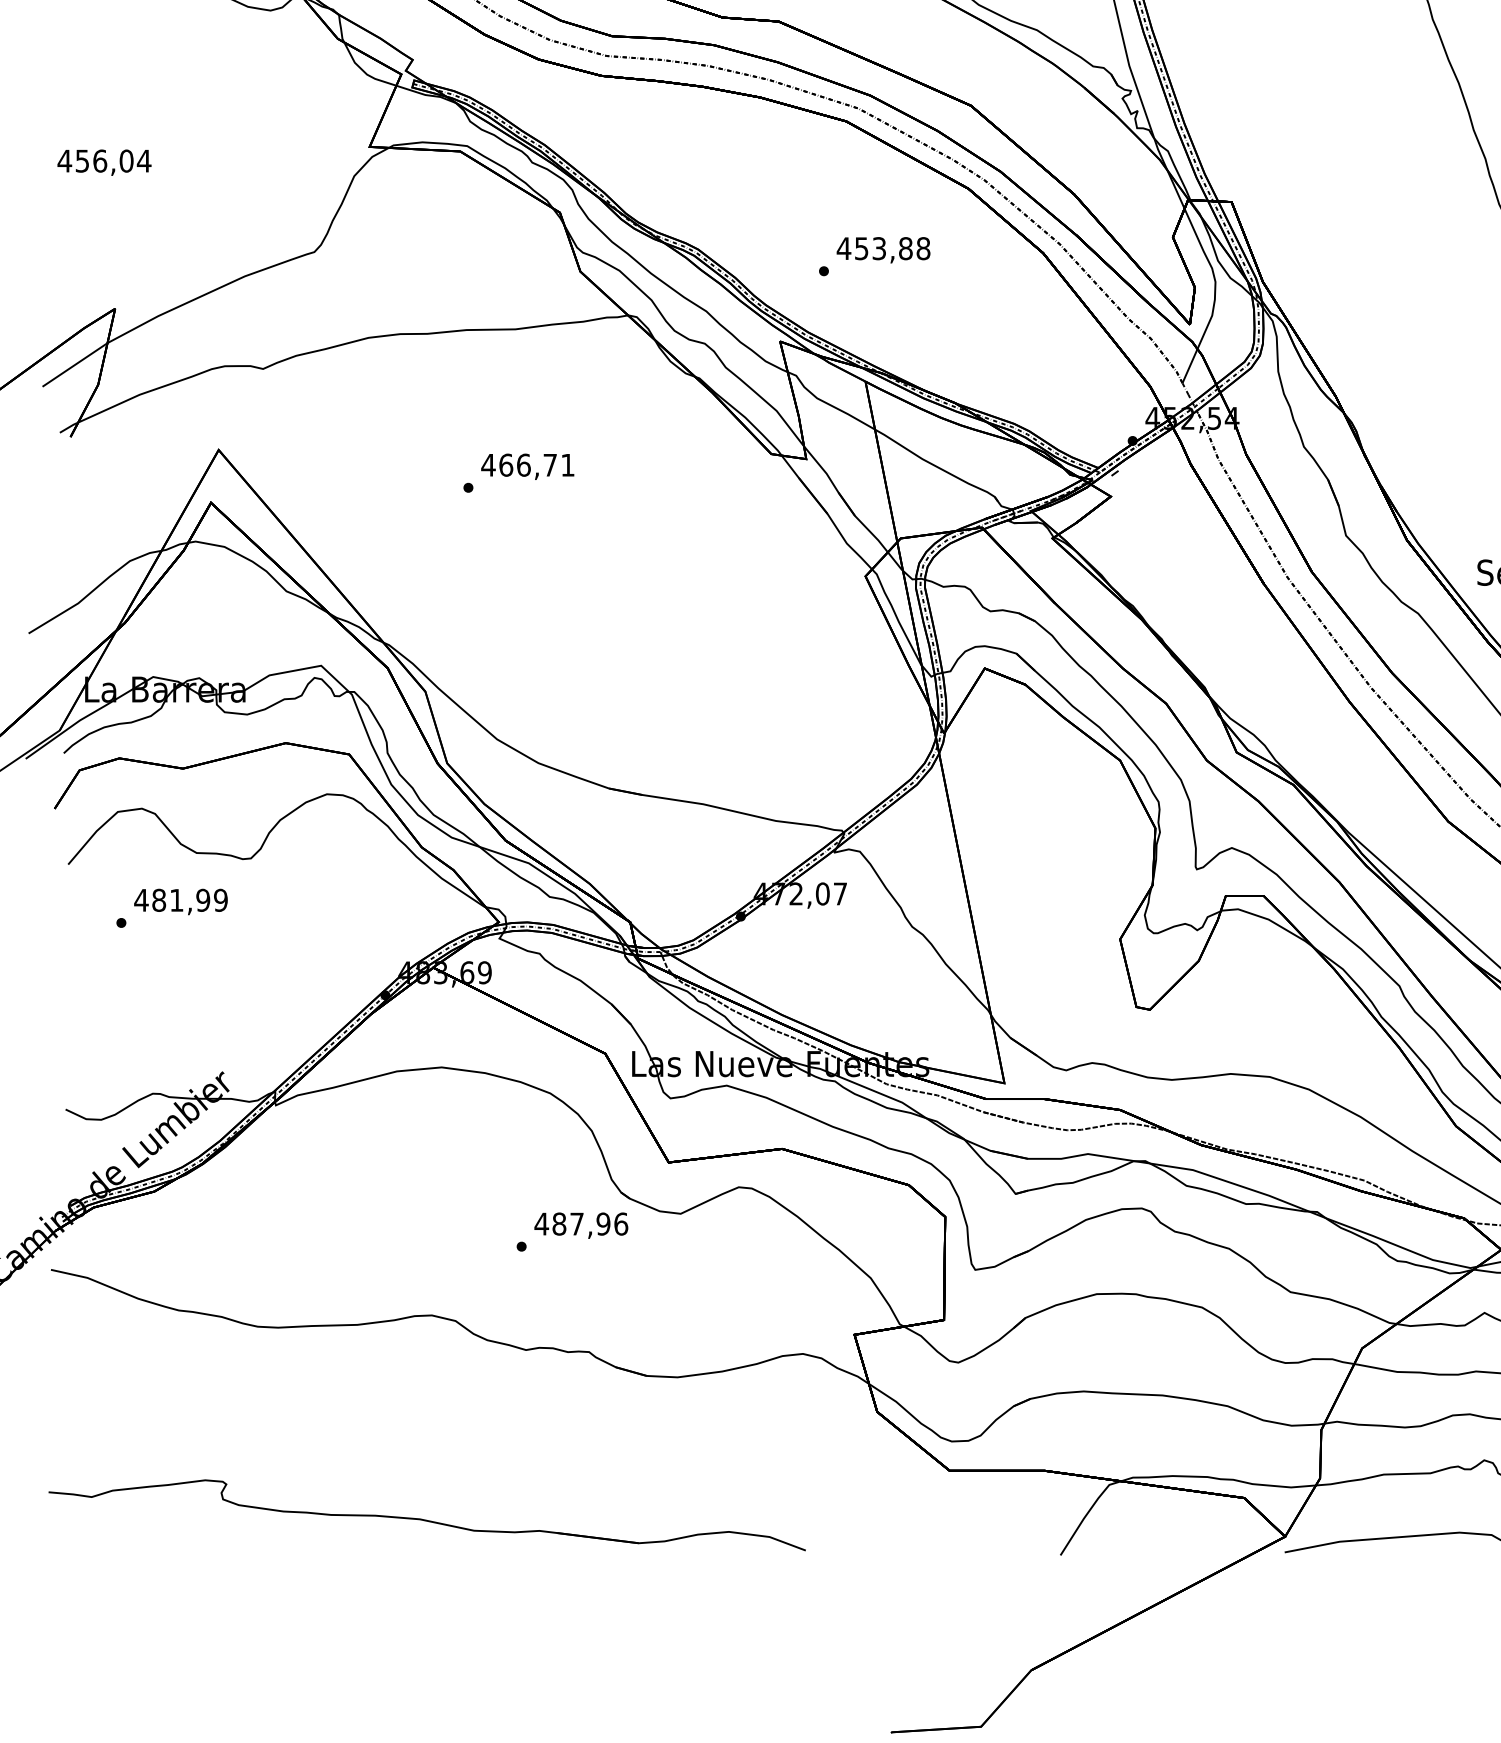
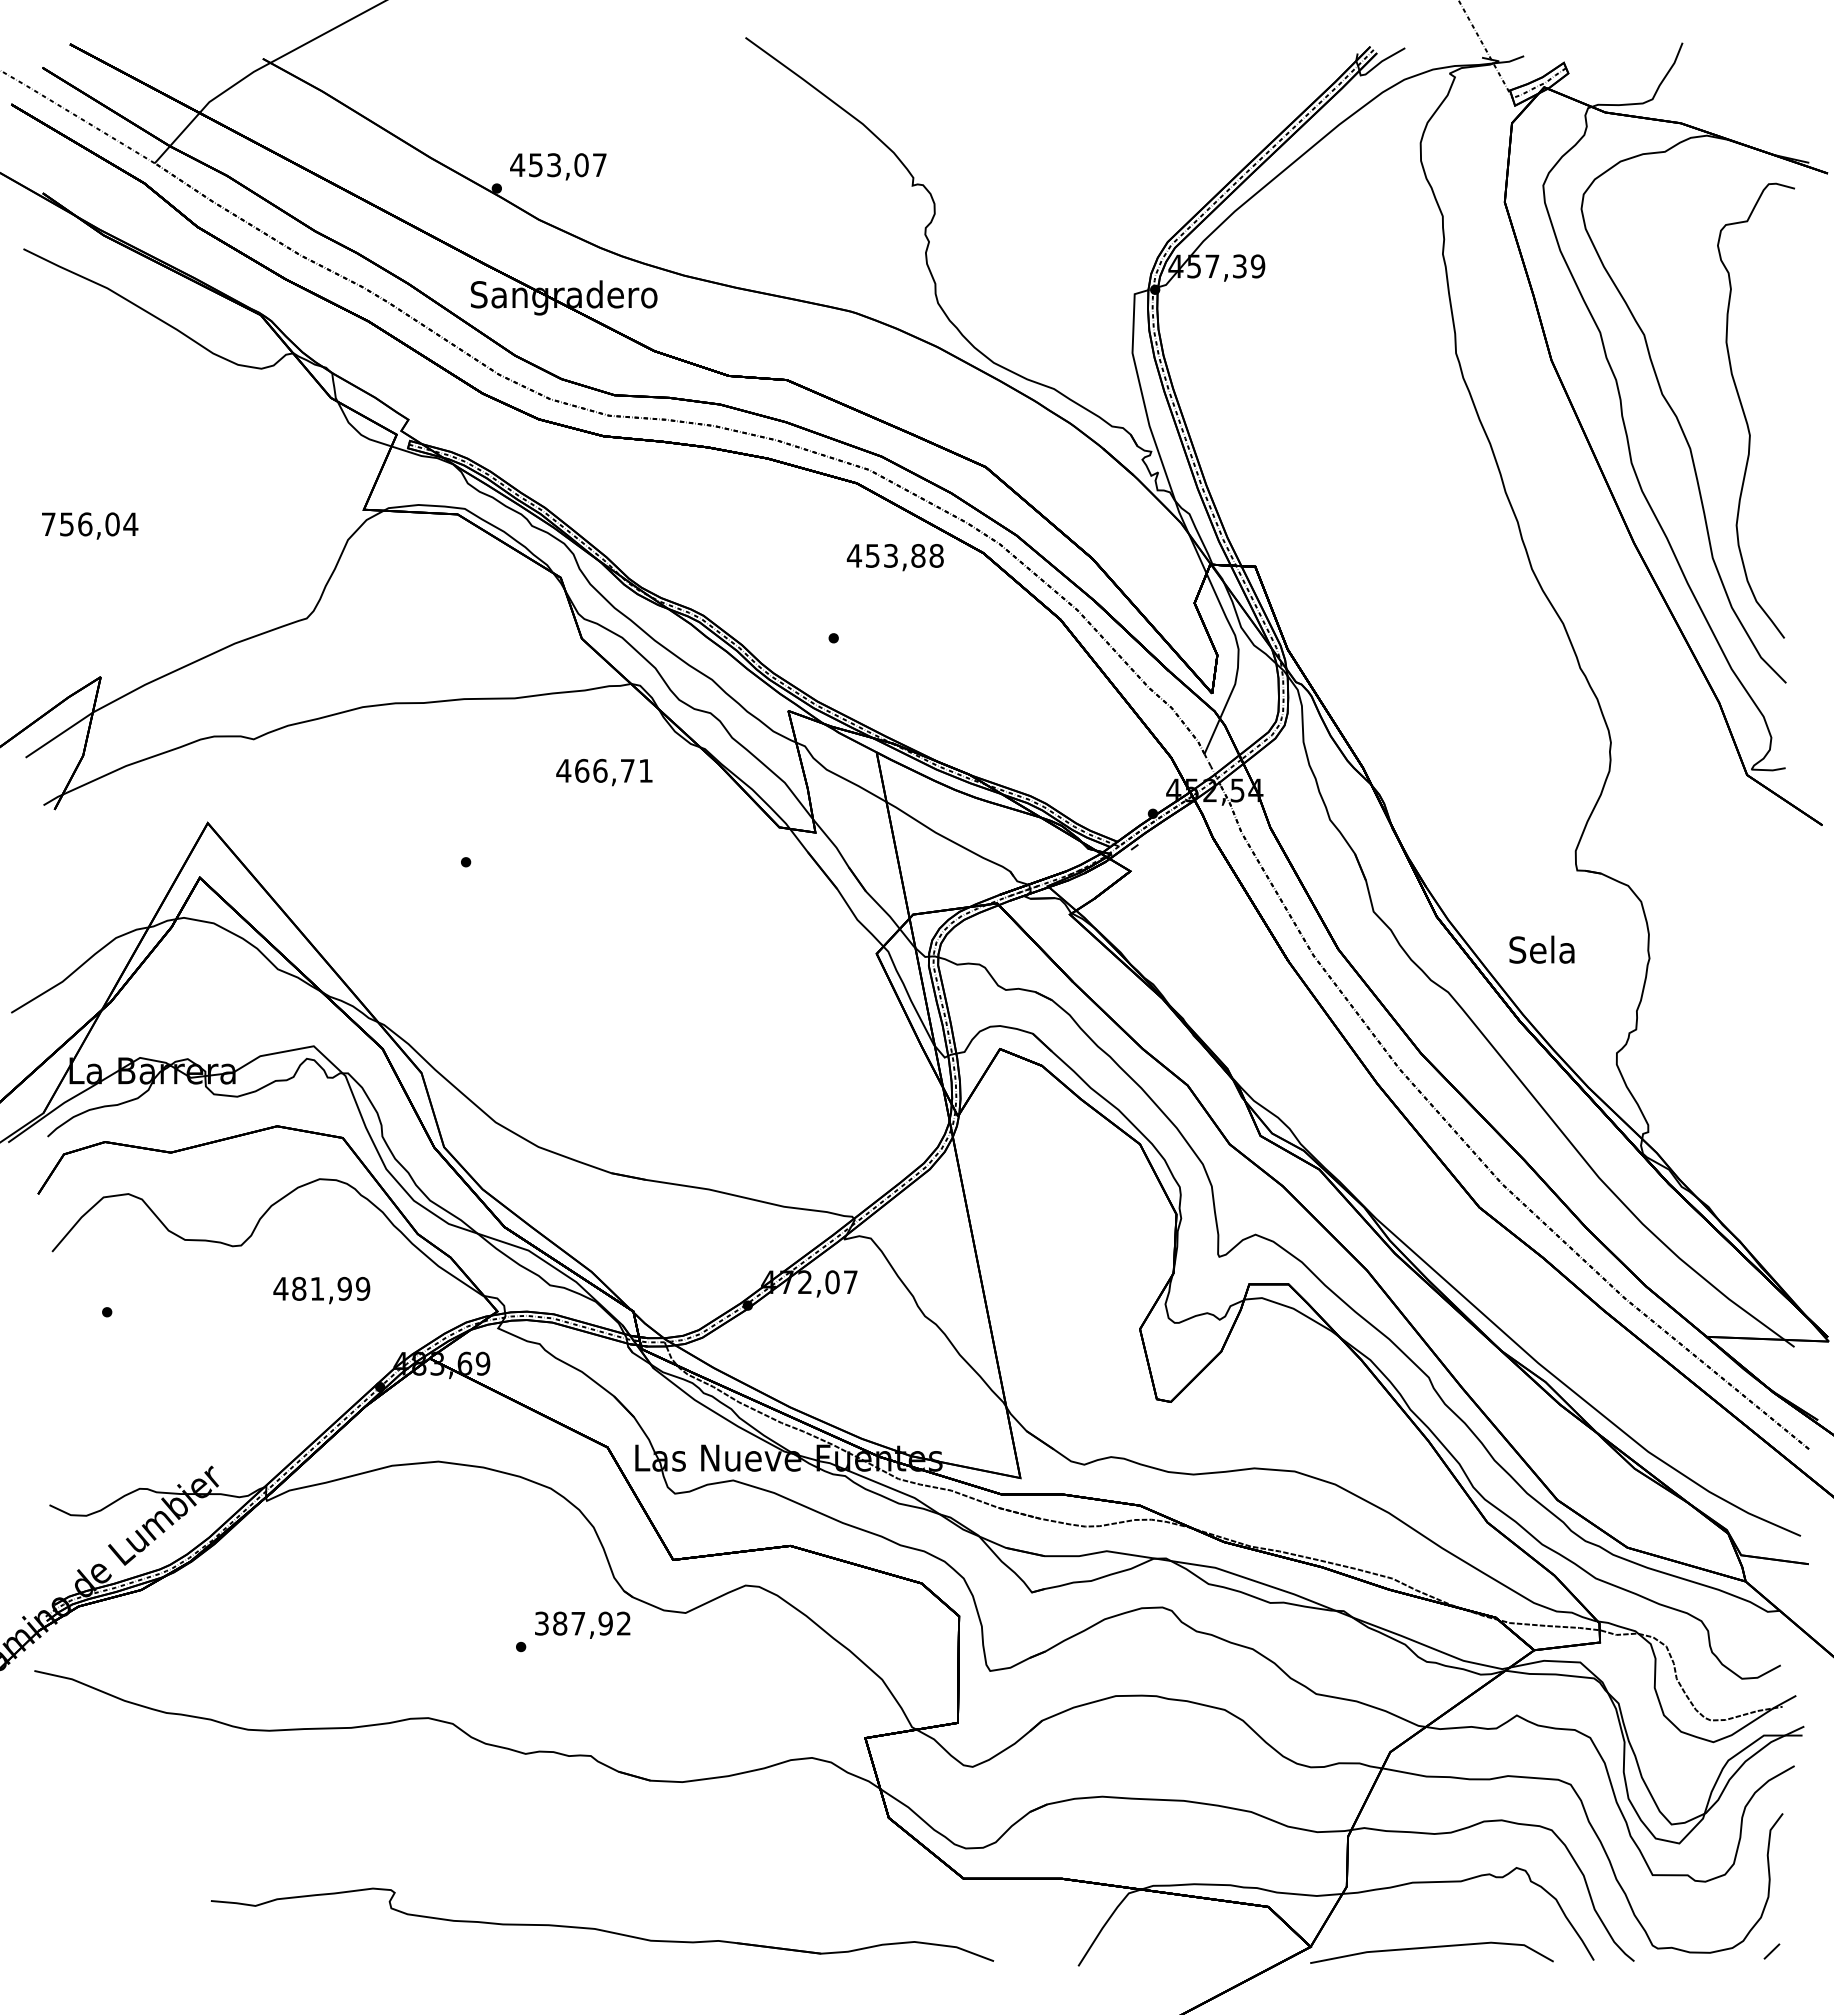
text: (64, 160) -> (48, 523), 456,04 -> 756,04
text: (882, 250) -> (894, 557), moved
text: (527, 466) -> (604, 772), moved
text: (180, 901) -> (321, 1290), moved
text: (581, 1223) -> (582, 1623), 487,96 -> 387,92
part: (427, 1515) -> (602, 1924), moved

